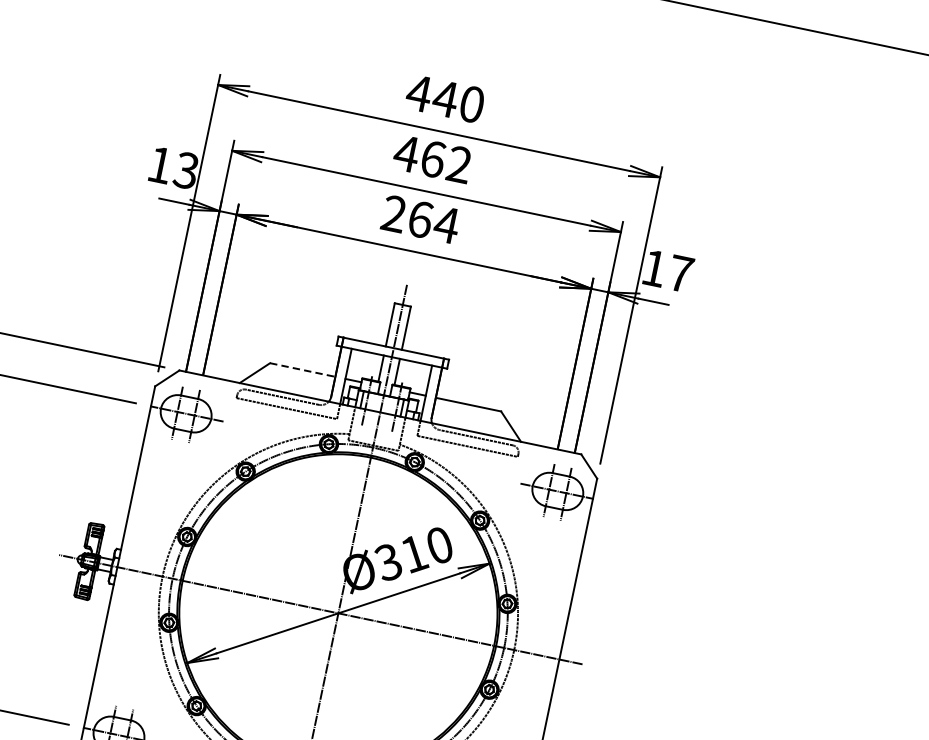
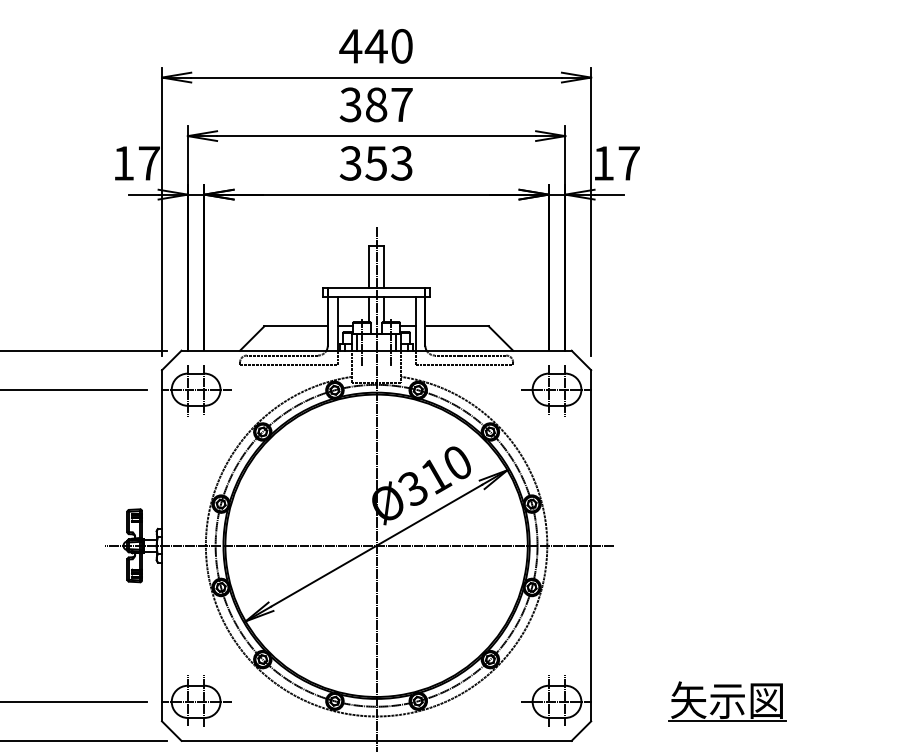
text: (432, 158) -> (375, 104), 462 -> 387
text: (185, 170) -> (148, 163), 13 -> 17
text: (420, 219) -> (376, 163), 264 -> 353
line: (303, 370) -> (296, 326), dashed -> solid

